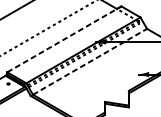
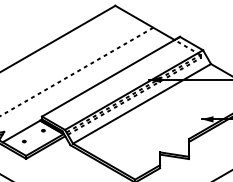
line: (64, 39) -> (111, 76), dashed -> solid
line: (90, 61) -> (142, 103), dashed -> solid

